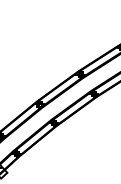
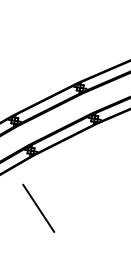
line: (65, 161) -> (38, 207), added

